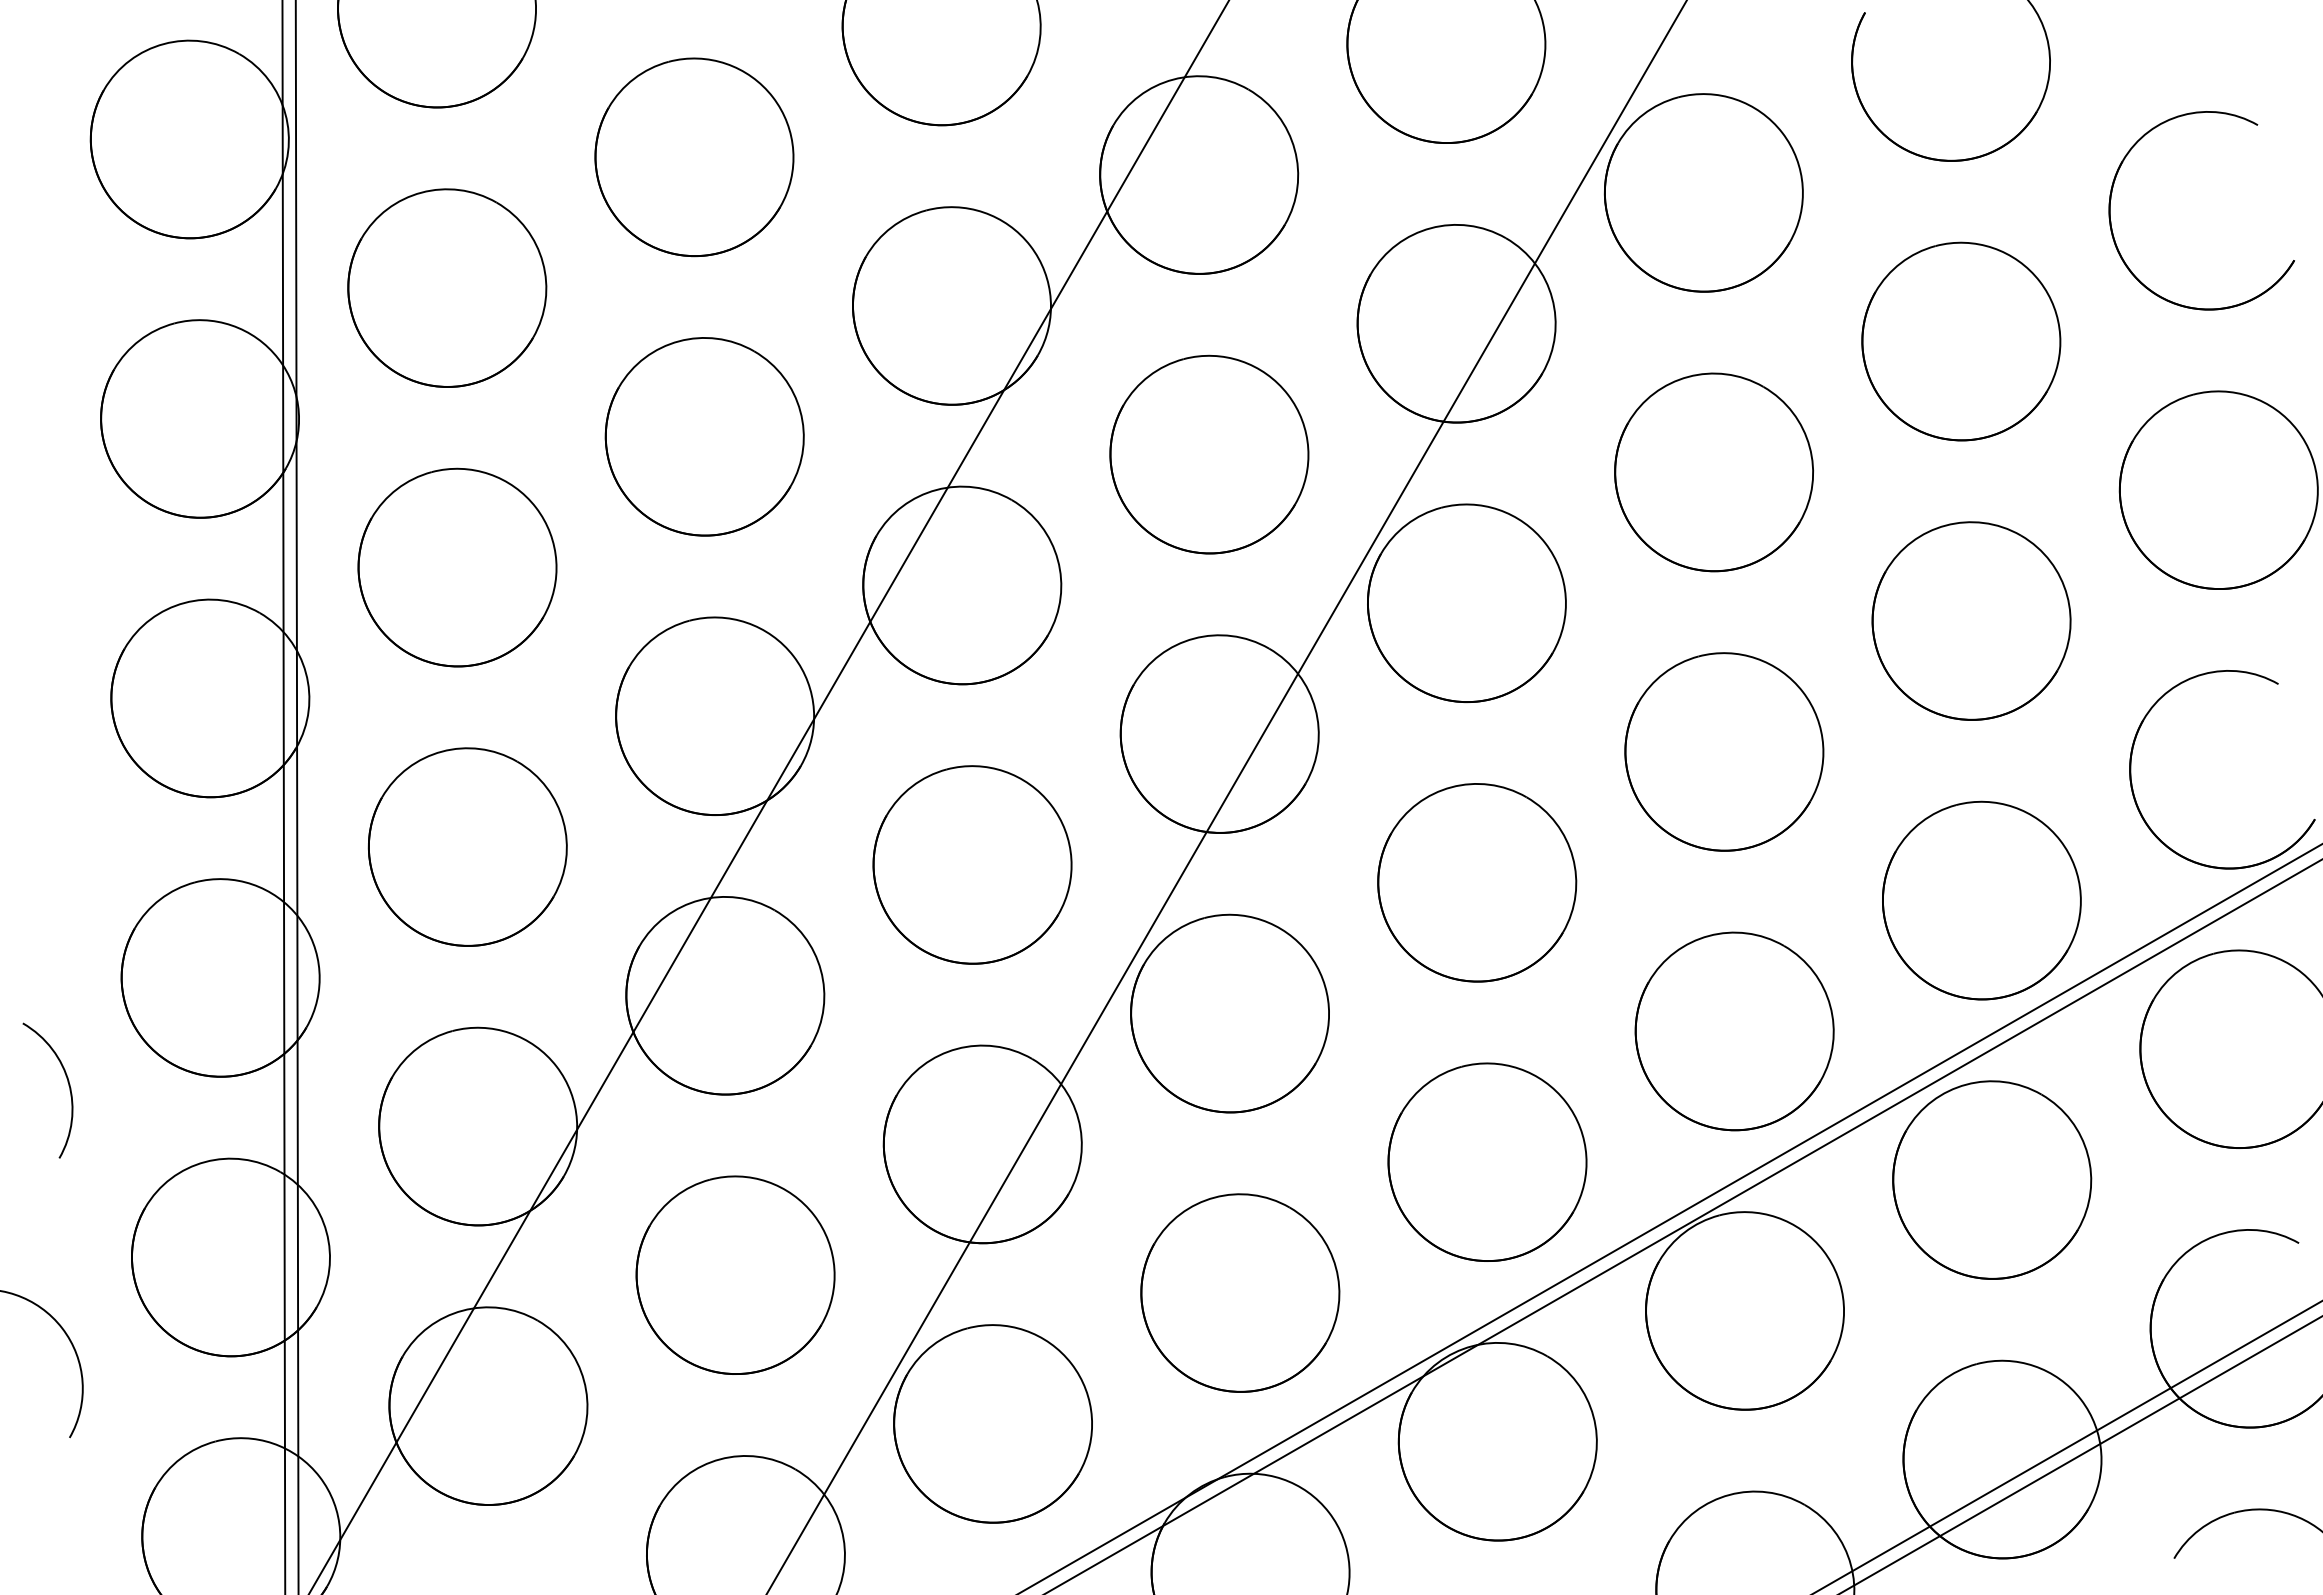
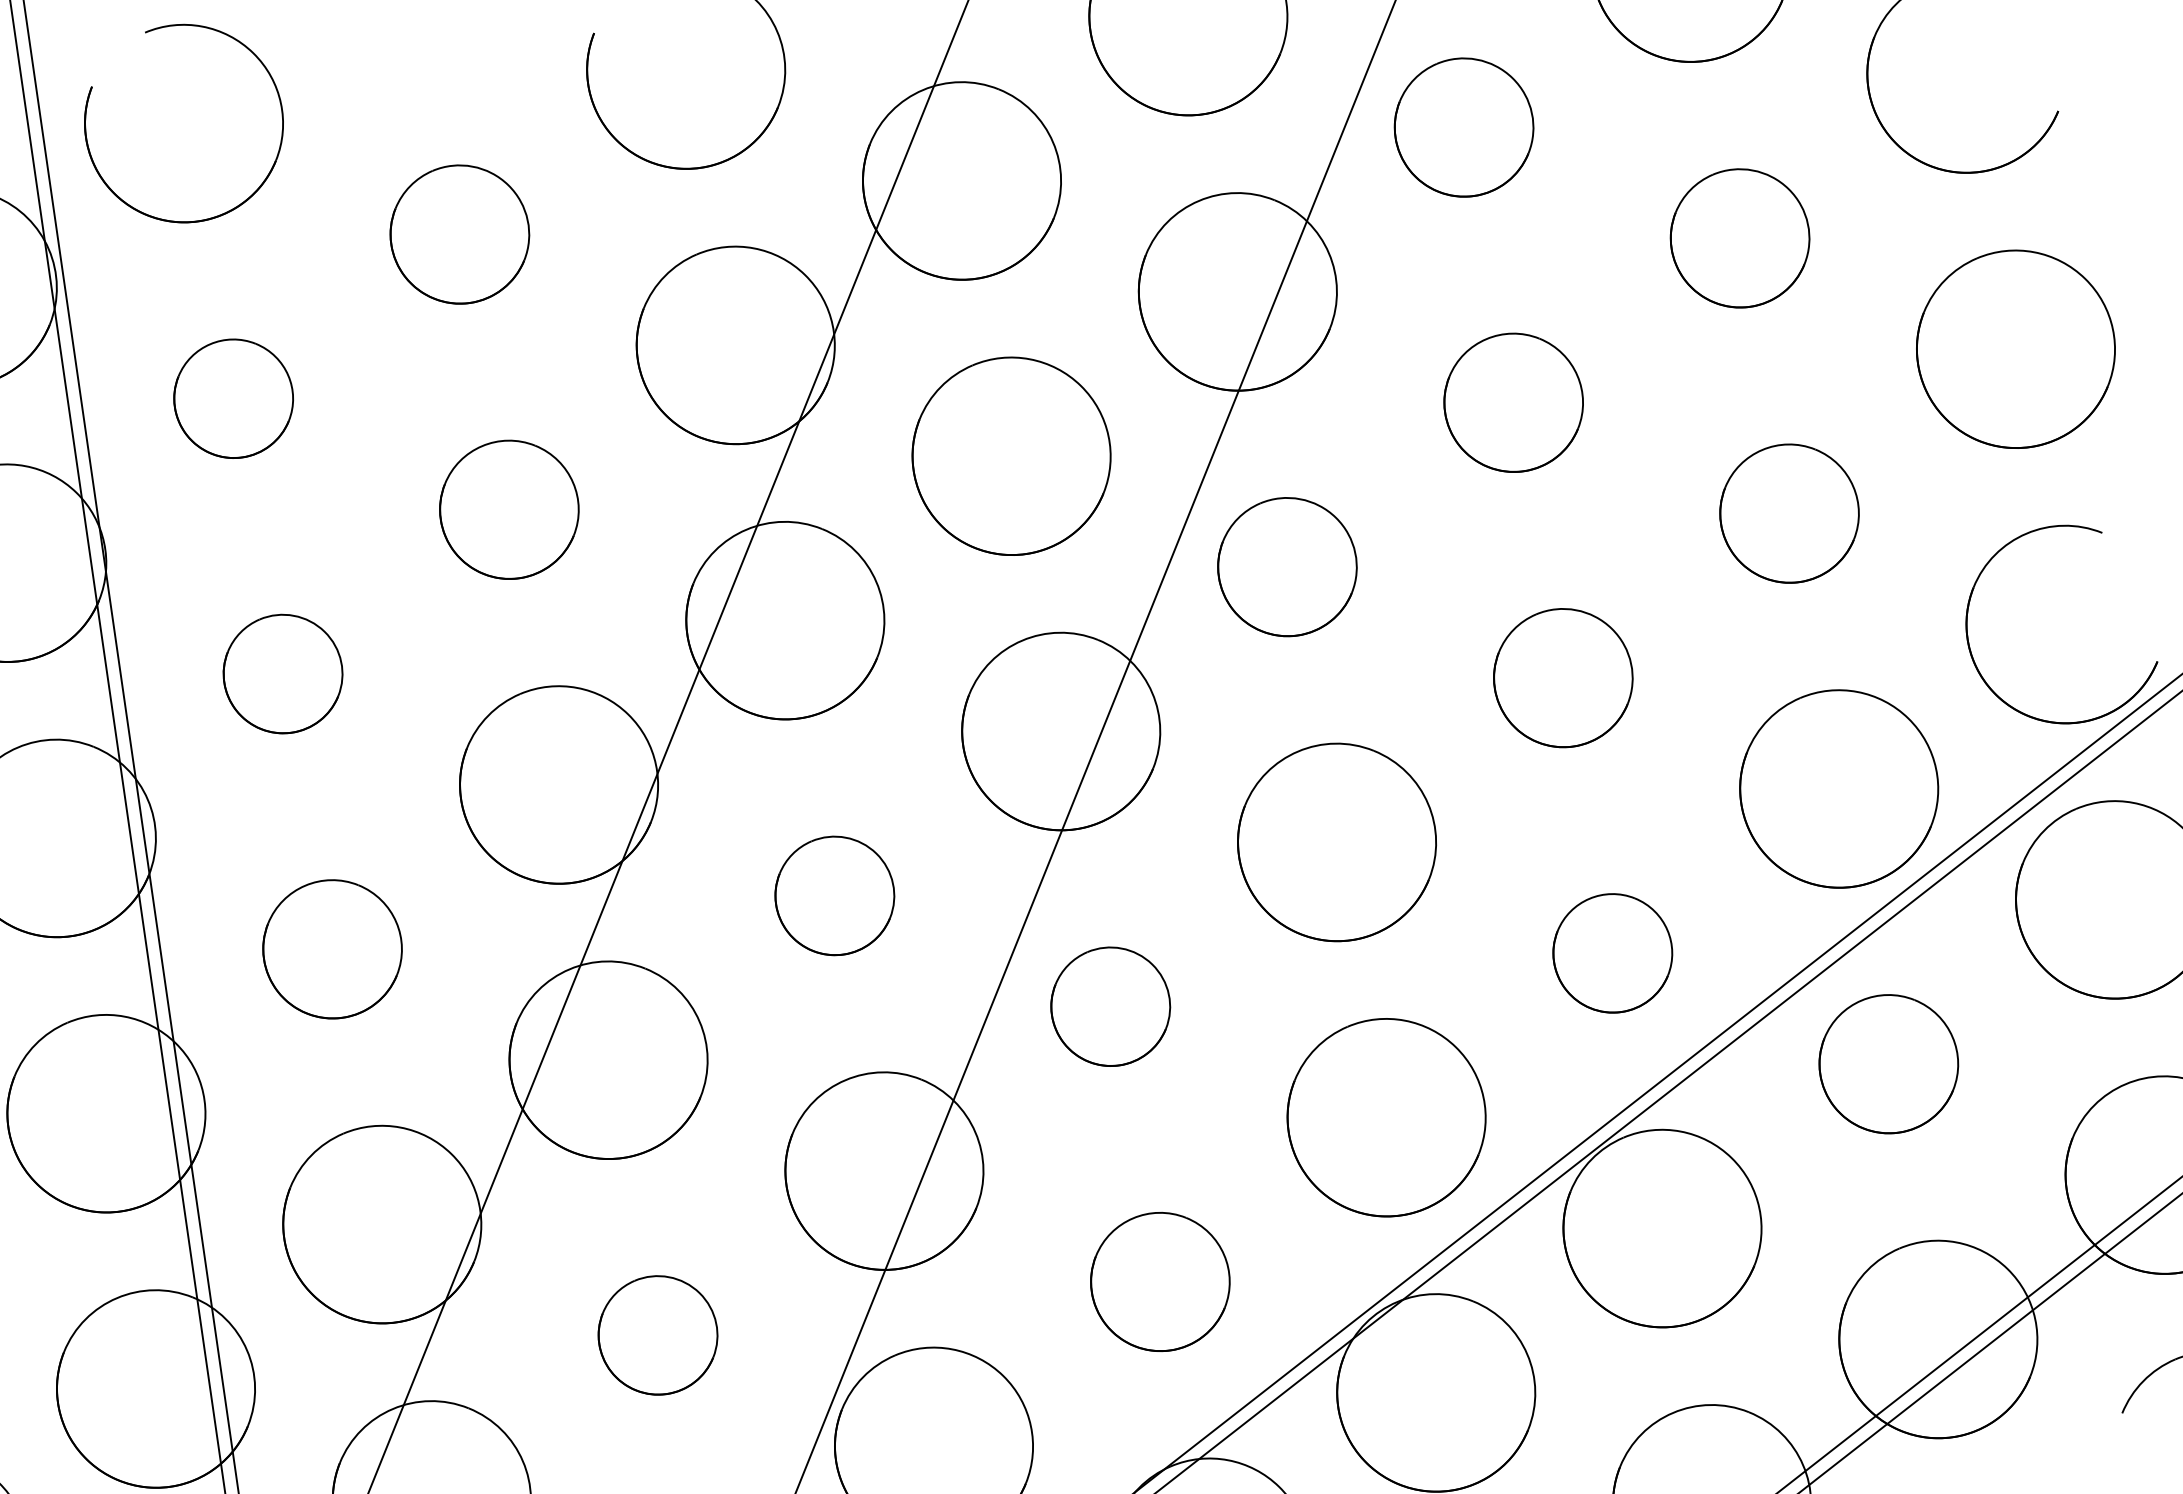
part: (694, 157) -> (459, 234), size x0.7
part: (1703, 192) -> (1463, 127), size x0.7
part: (447, 287) -> (233, 398), size x0.6
part: (1961, 341) -> (1740, 238), size x0.7
part: (704, 436) -> (509, 509), size x0.7
part: (1713, 472) -> (1513, 402), size x0.7
part: (457, 567) -> (283, 673), size x0.6
part: (1466, 602) -> (1286, 566), size x0.7
part: (1971, 620) -> (1789, 513), size x0.7
part: (1724, 751) -> (1563, 677), size x0.7
part: (467, 846) -> (332, 948), size x0.7
part: (972, 864) -> (834, 895), size x0.6
part: (1229, 1013) -> (1110, 1006), size x0.6
part: (1734, 1031) -> (1612, 953), size x0.6
part: (1992, 1179) -> (1888, 1063), size x0.7
part: (735, 1274) -> (657, 1334), size x0.6
part: (1240, 1292) -> (1160, 1281), size x0.7

